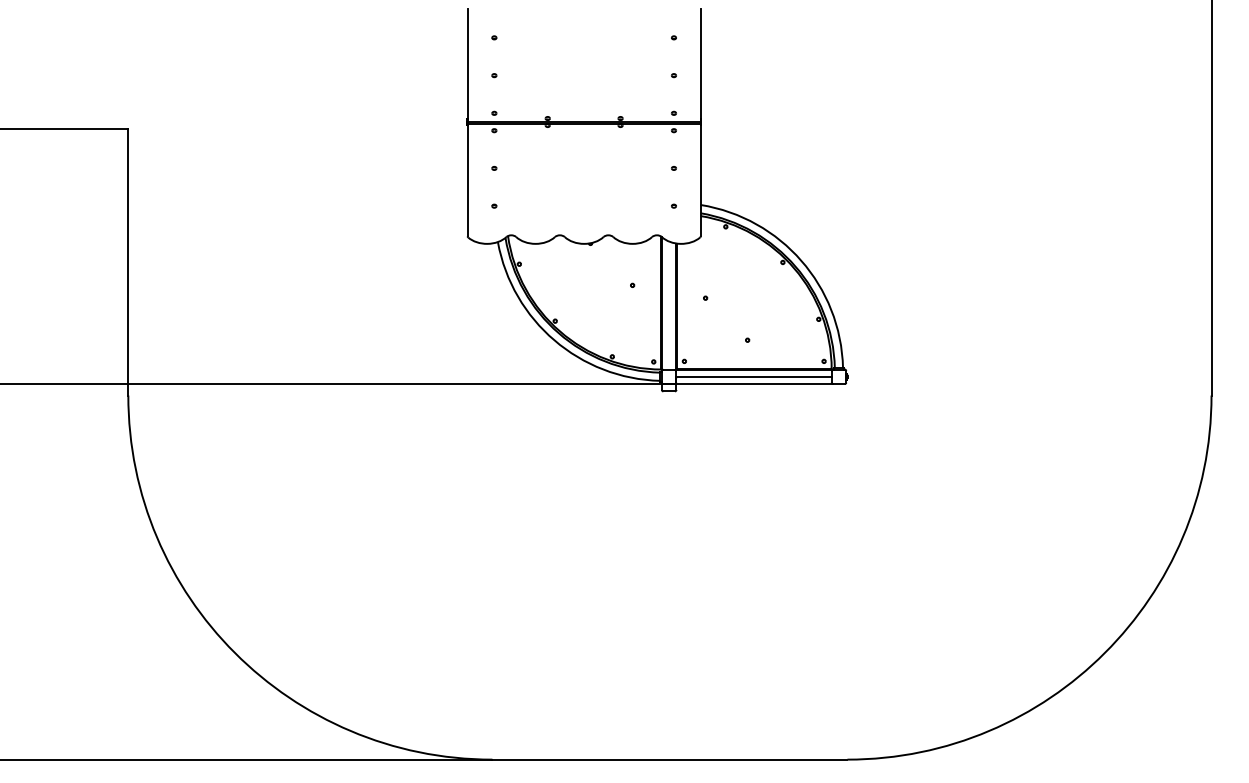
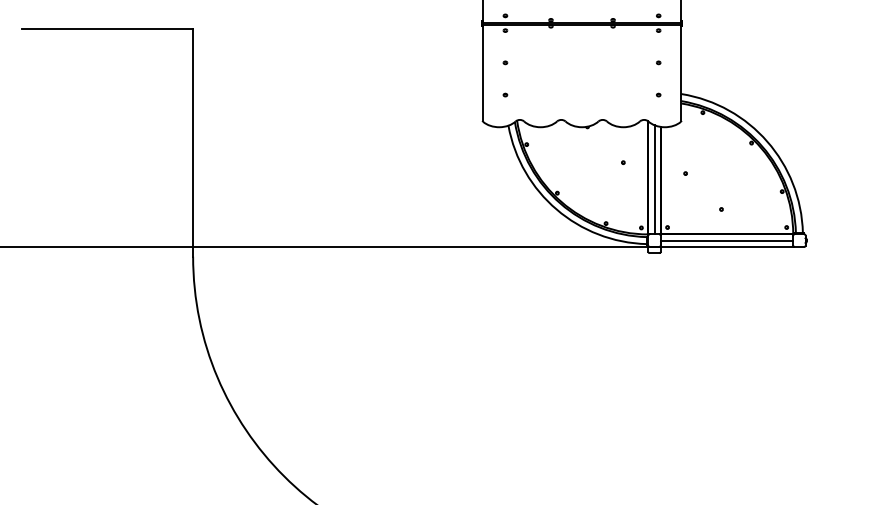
line: (669, 305) -> (654, 179), added

